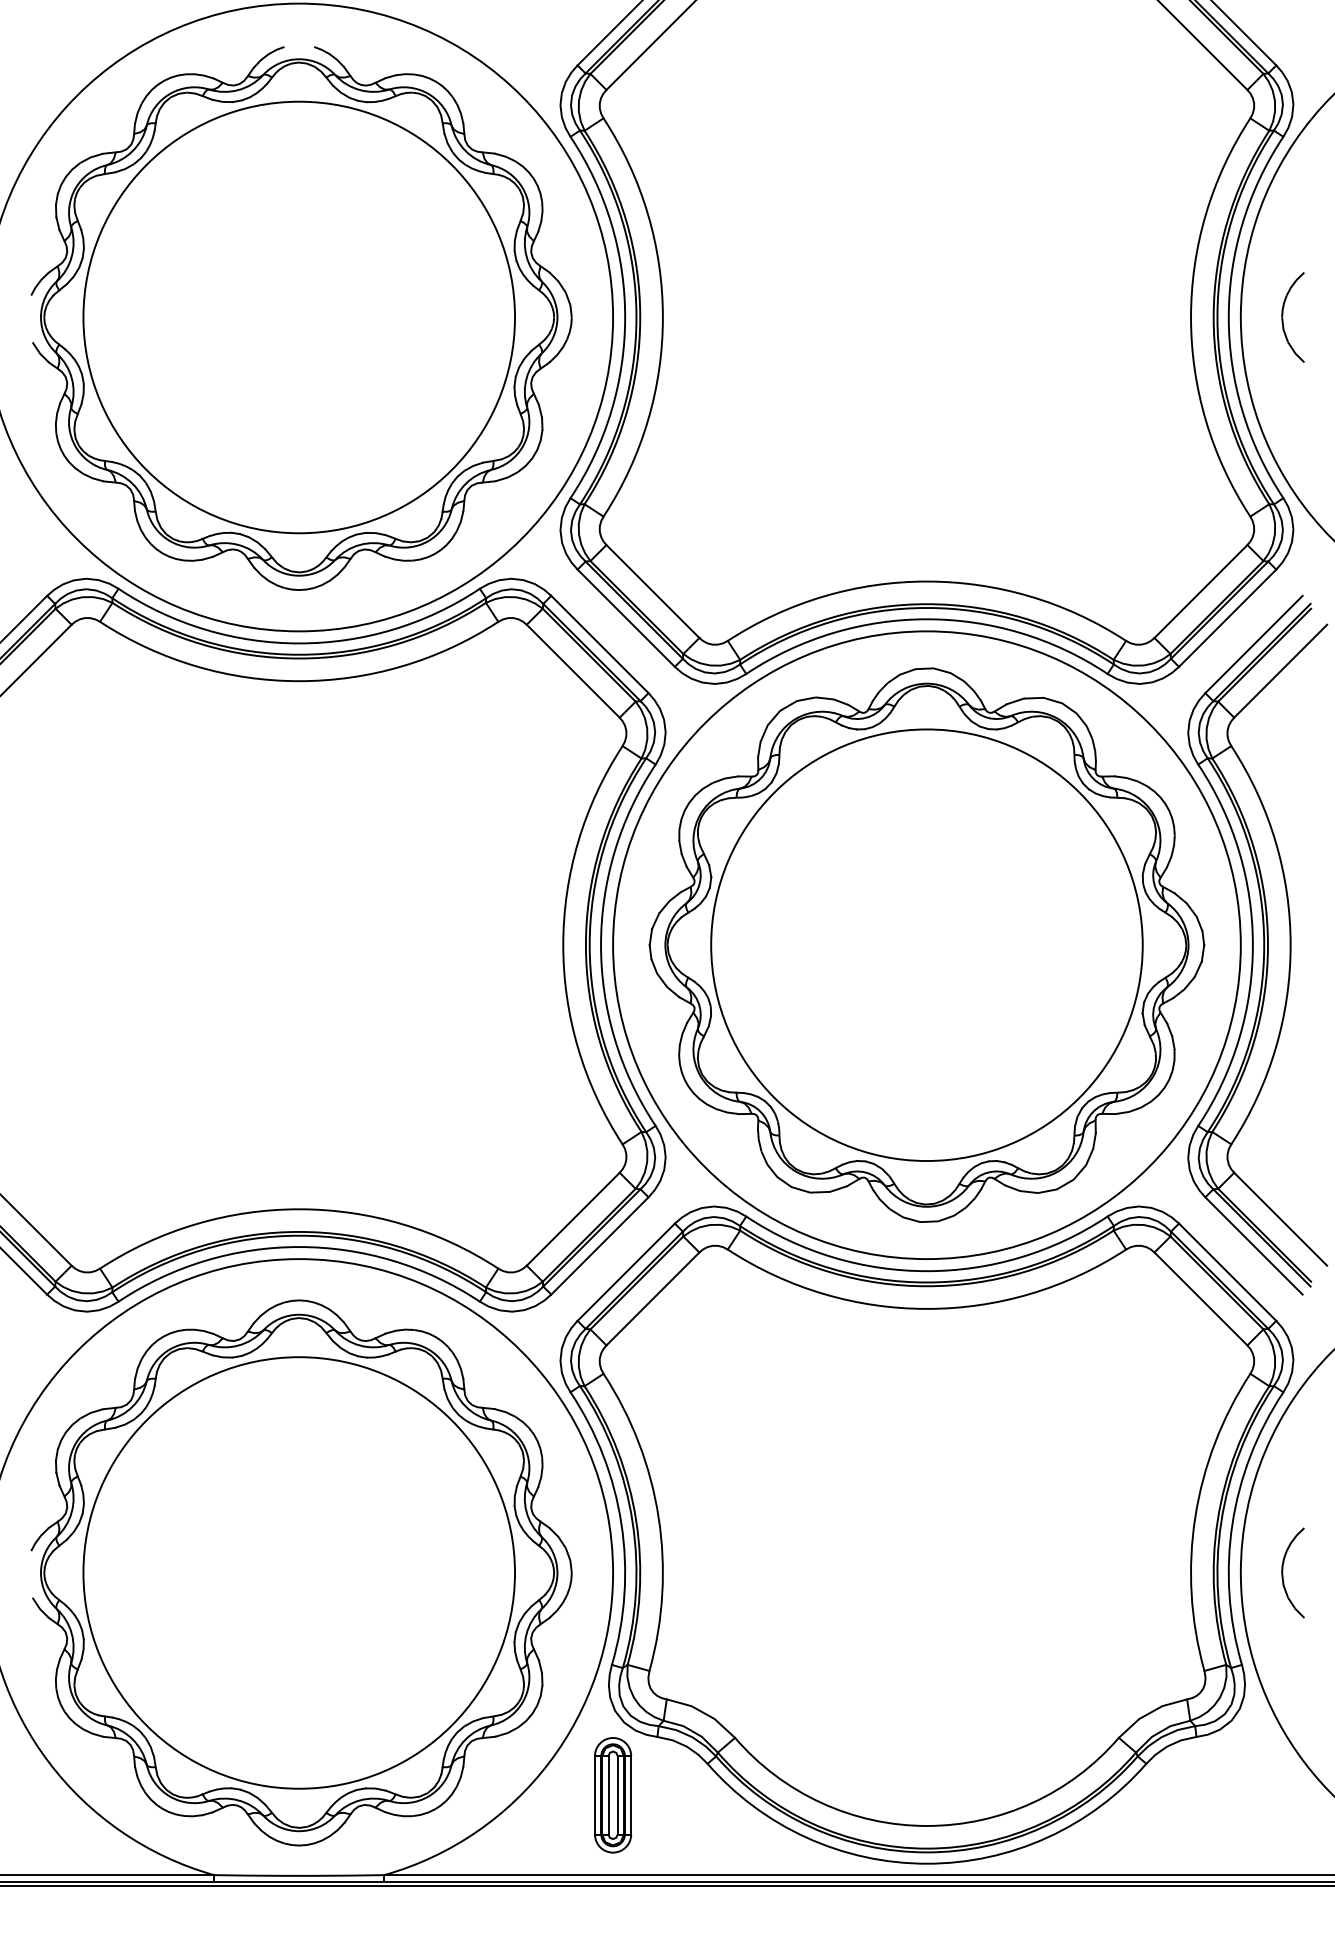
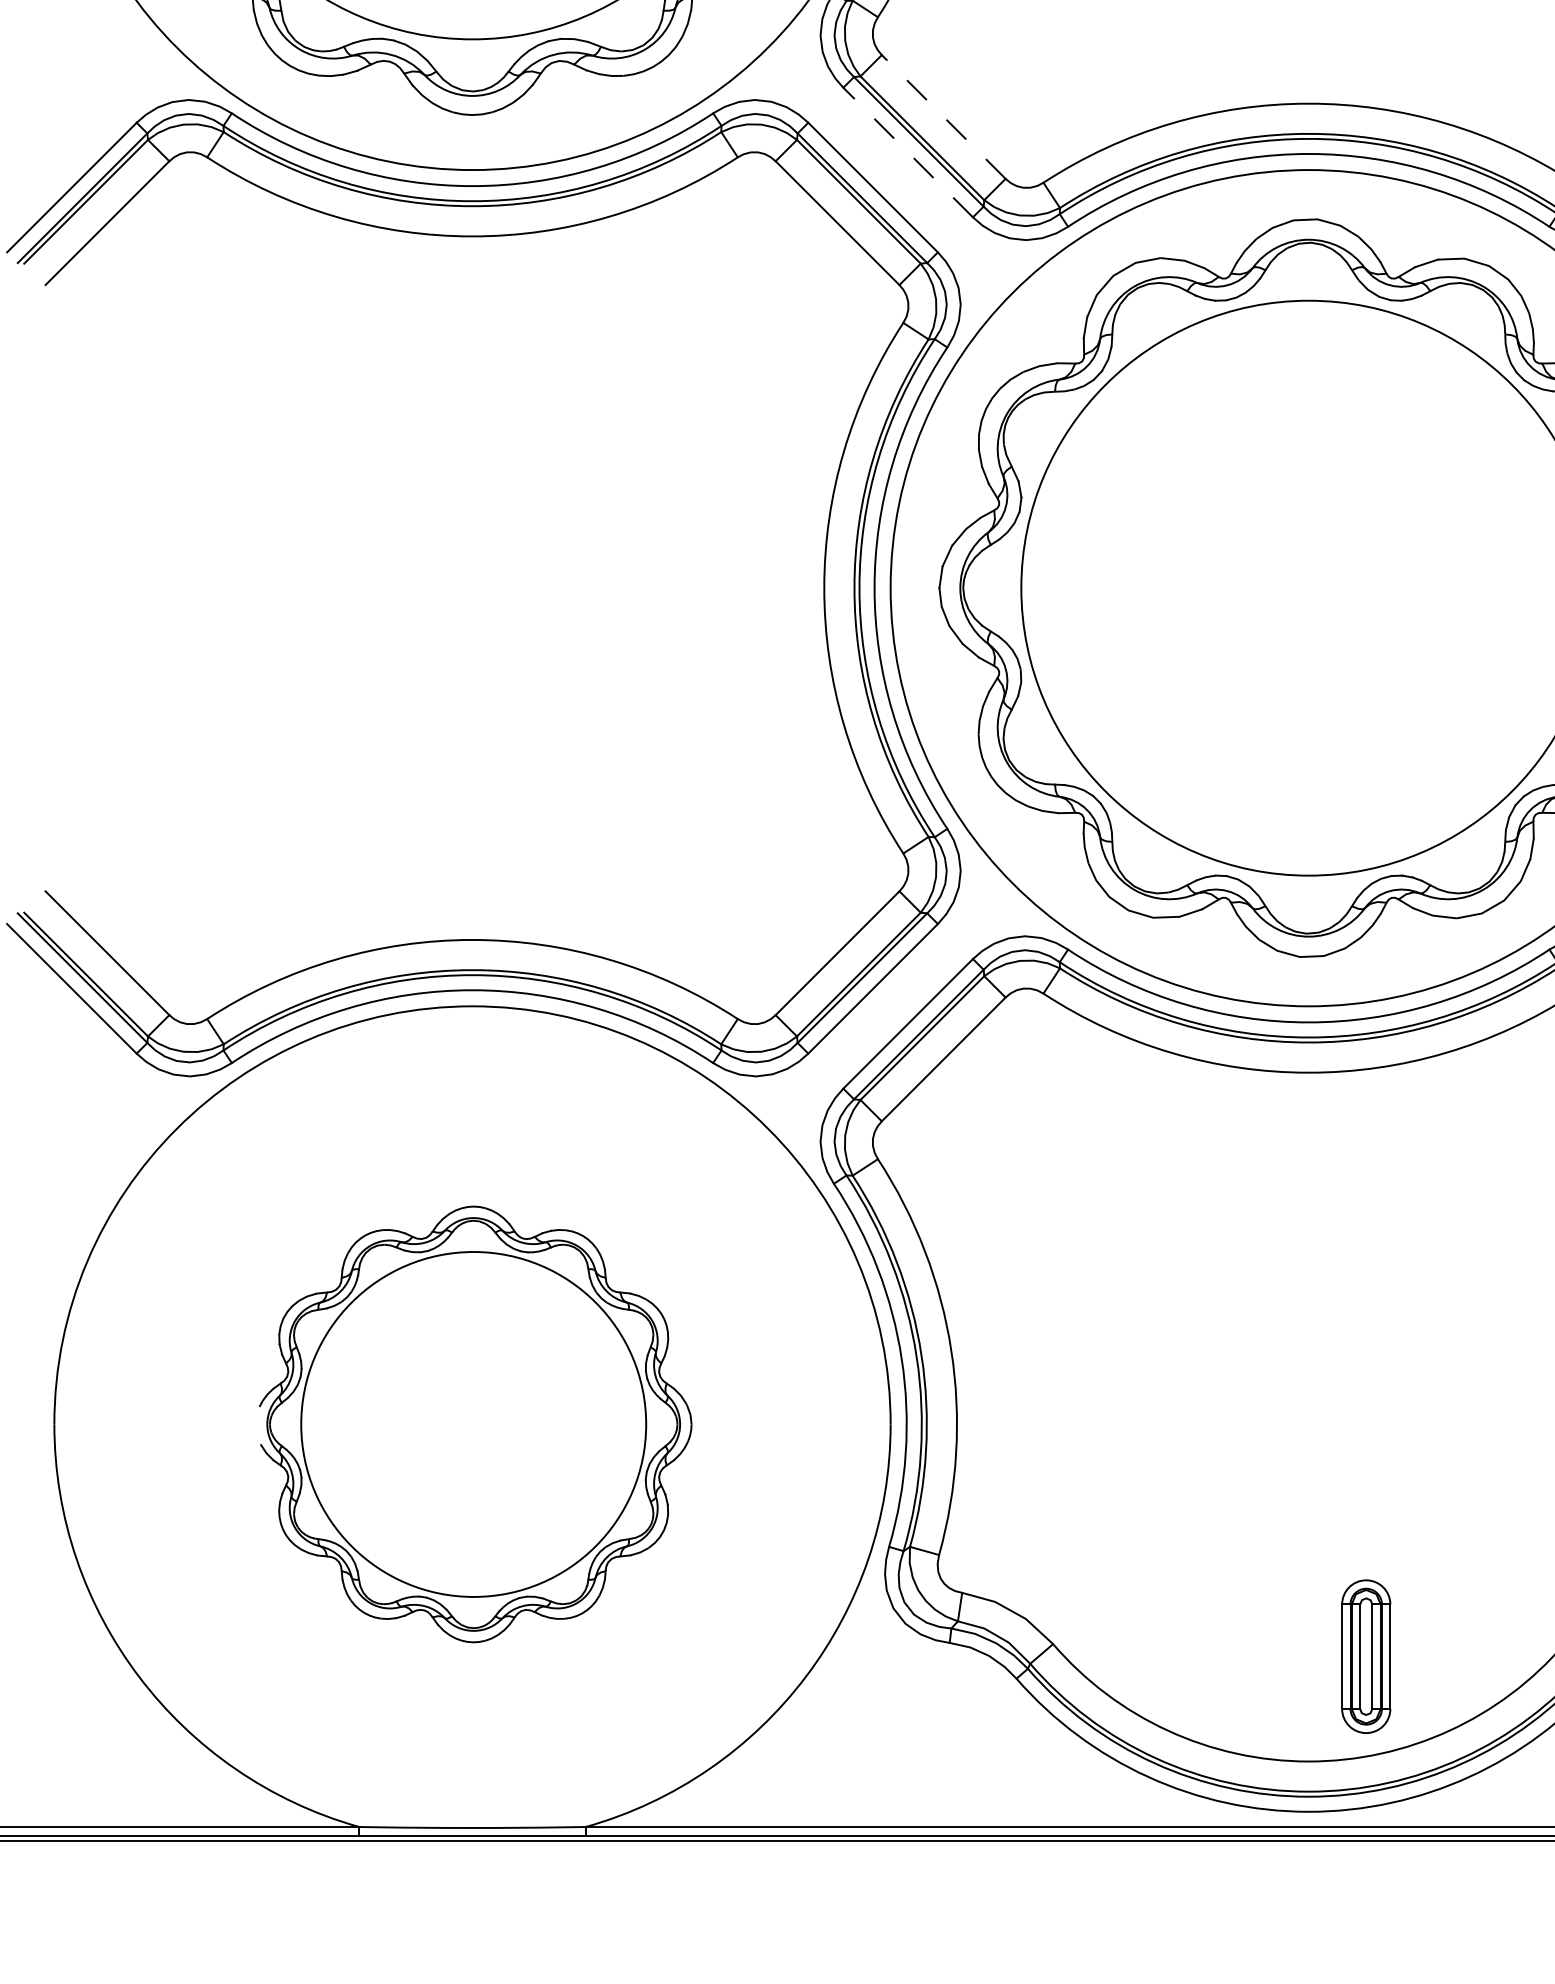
line: (652, 591) -> (943, 116), solid -> dashed
line: (626, 618) -> (908, 152), solid -> dashed
part: (301, 1572) -> (475, 1423), size x0.6
part: (613, 1795) -> (1366, 1656), moved

